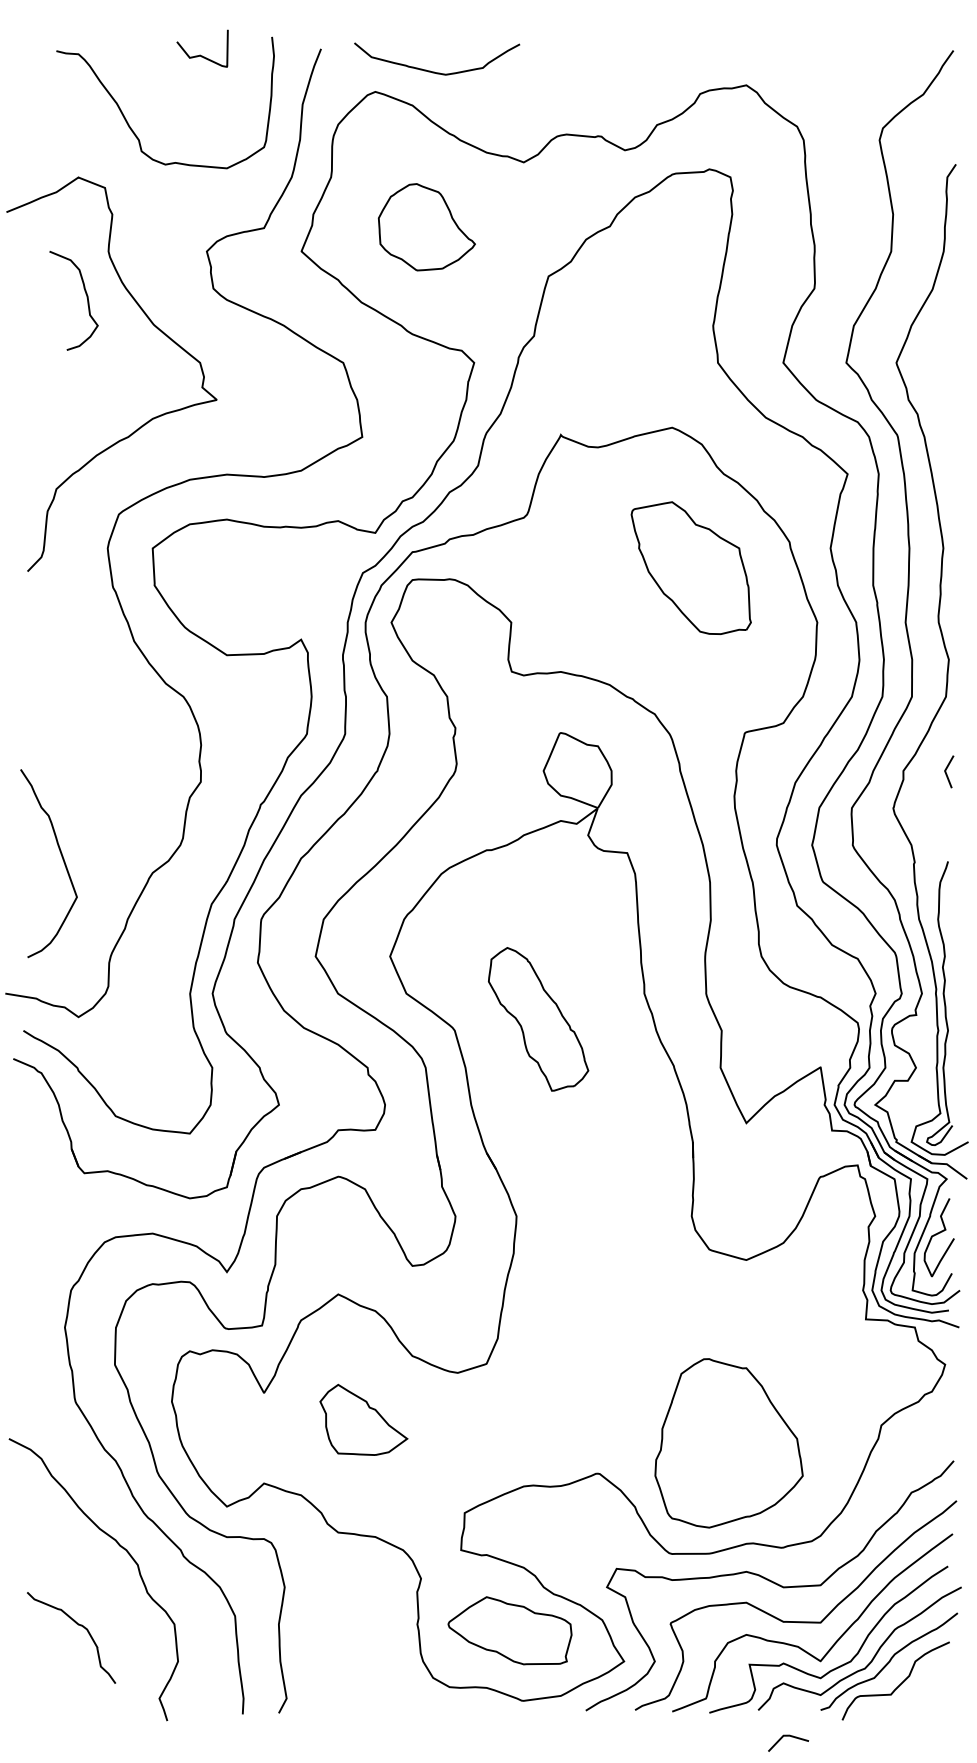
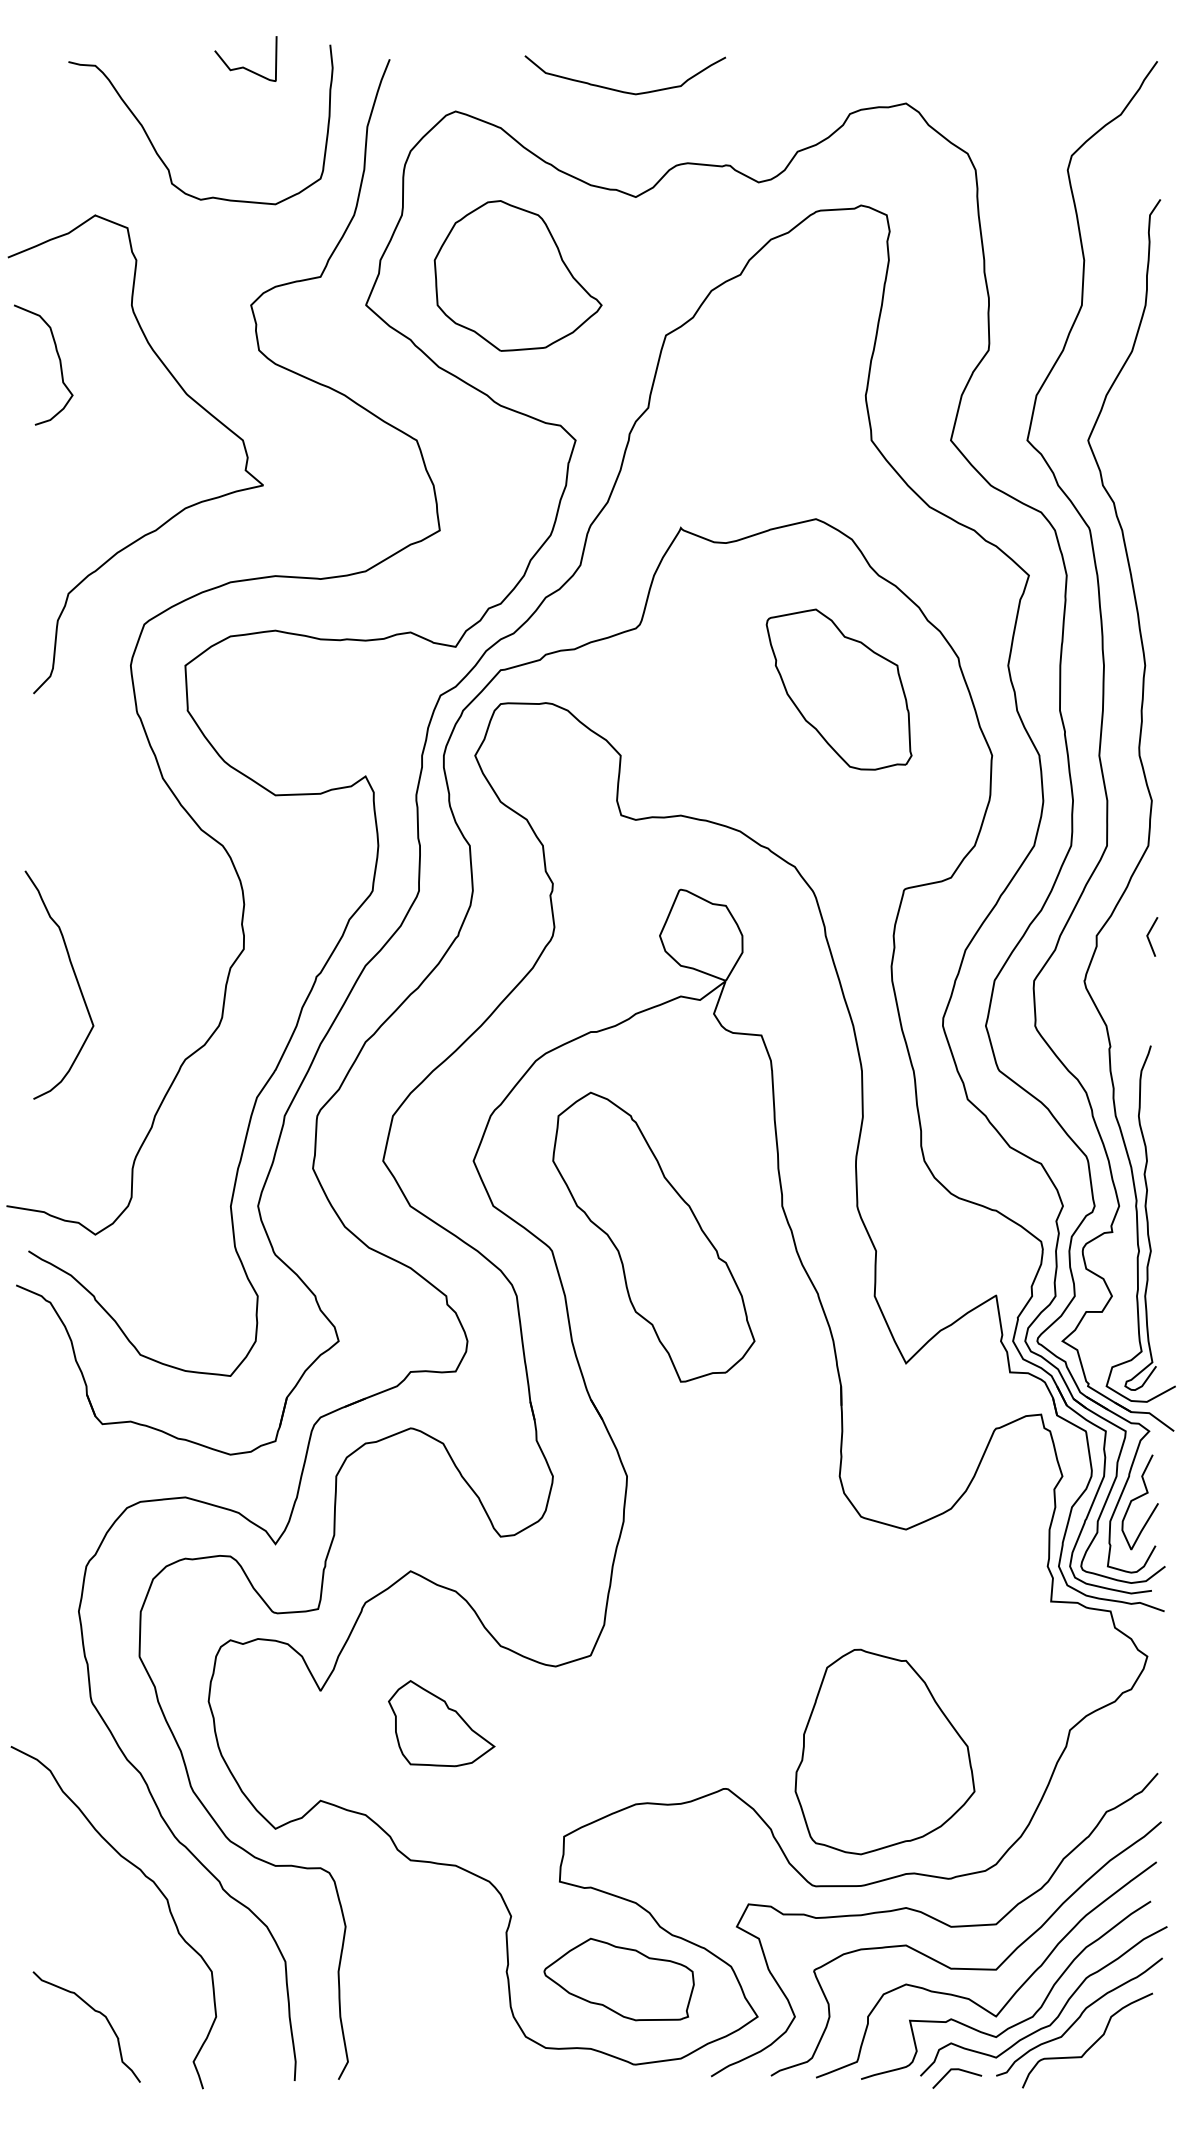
curve: (434, 71) -> (622, 90), moved
part: (426, 226) -> (517, 274), size x1.43
curve: (86, 297) -> (58, 361), moved
curve: (61, 857) -> (74, 977), moved
part: (538, 1019) -> (653, 1237), size x1.67
curve: (78, 1625) -> (95, 2011), moved
line: (791, 1737) -> (960, 2071), moved

